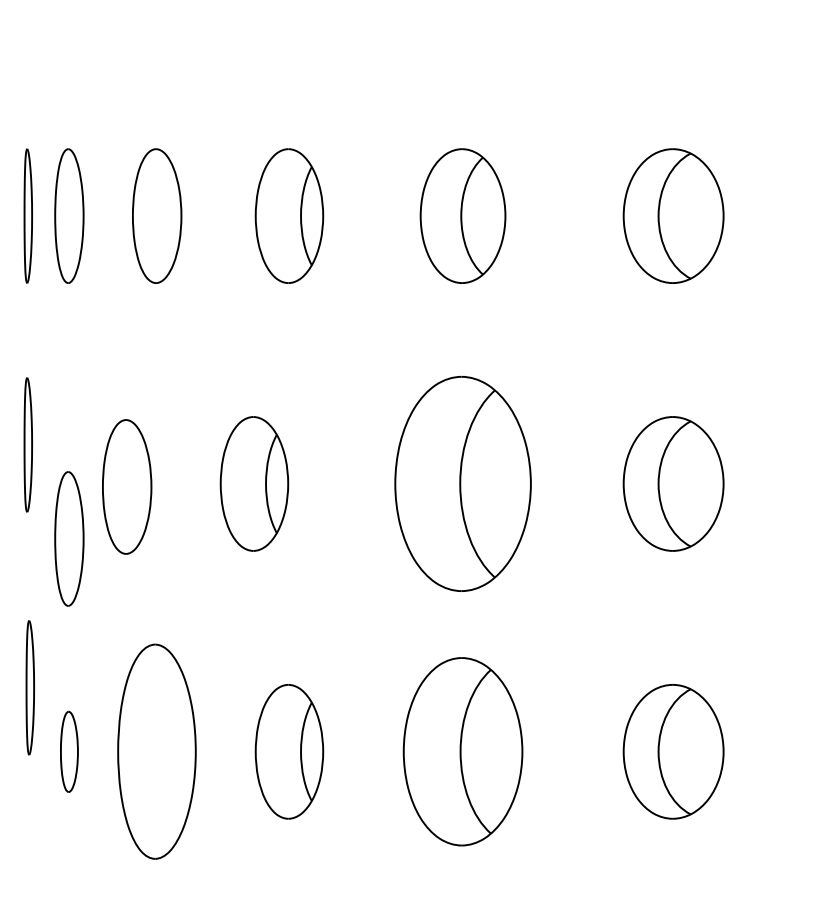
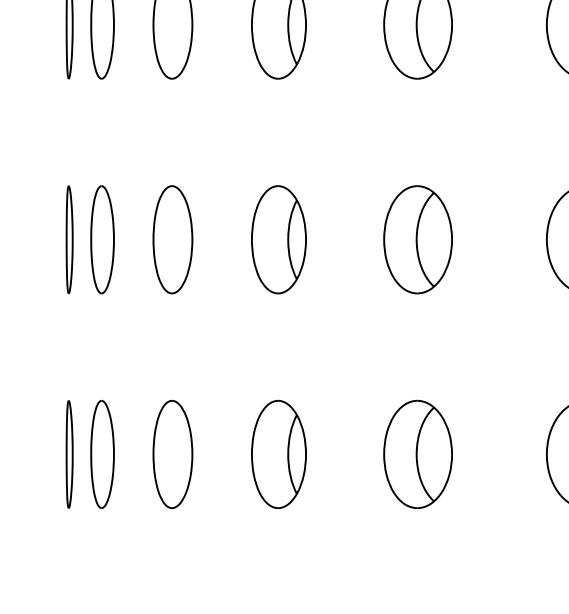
part: (27, 444) -> (69, 239), moved
part: (254, 483) -> (279, 239), moved
part: (462, 483) -> (417, 239), size x0.62
part: (127, 486) -> (173, 239), moved
part: (69, 538) -> (102, 239), moved
part: (29, 687) -> (69, 454), moved
part: (69, 751) -> (102, 454), size x1.67
part: (157, 751) -> (173, 454), size x0.62
part: (462, 751) -> (417, 454), size x0.71

